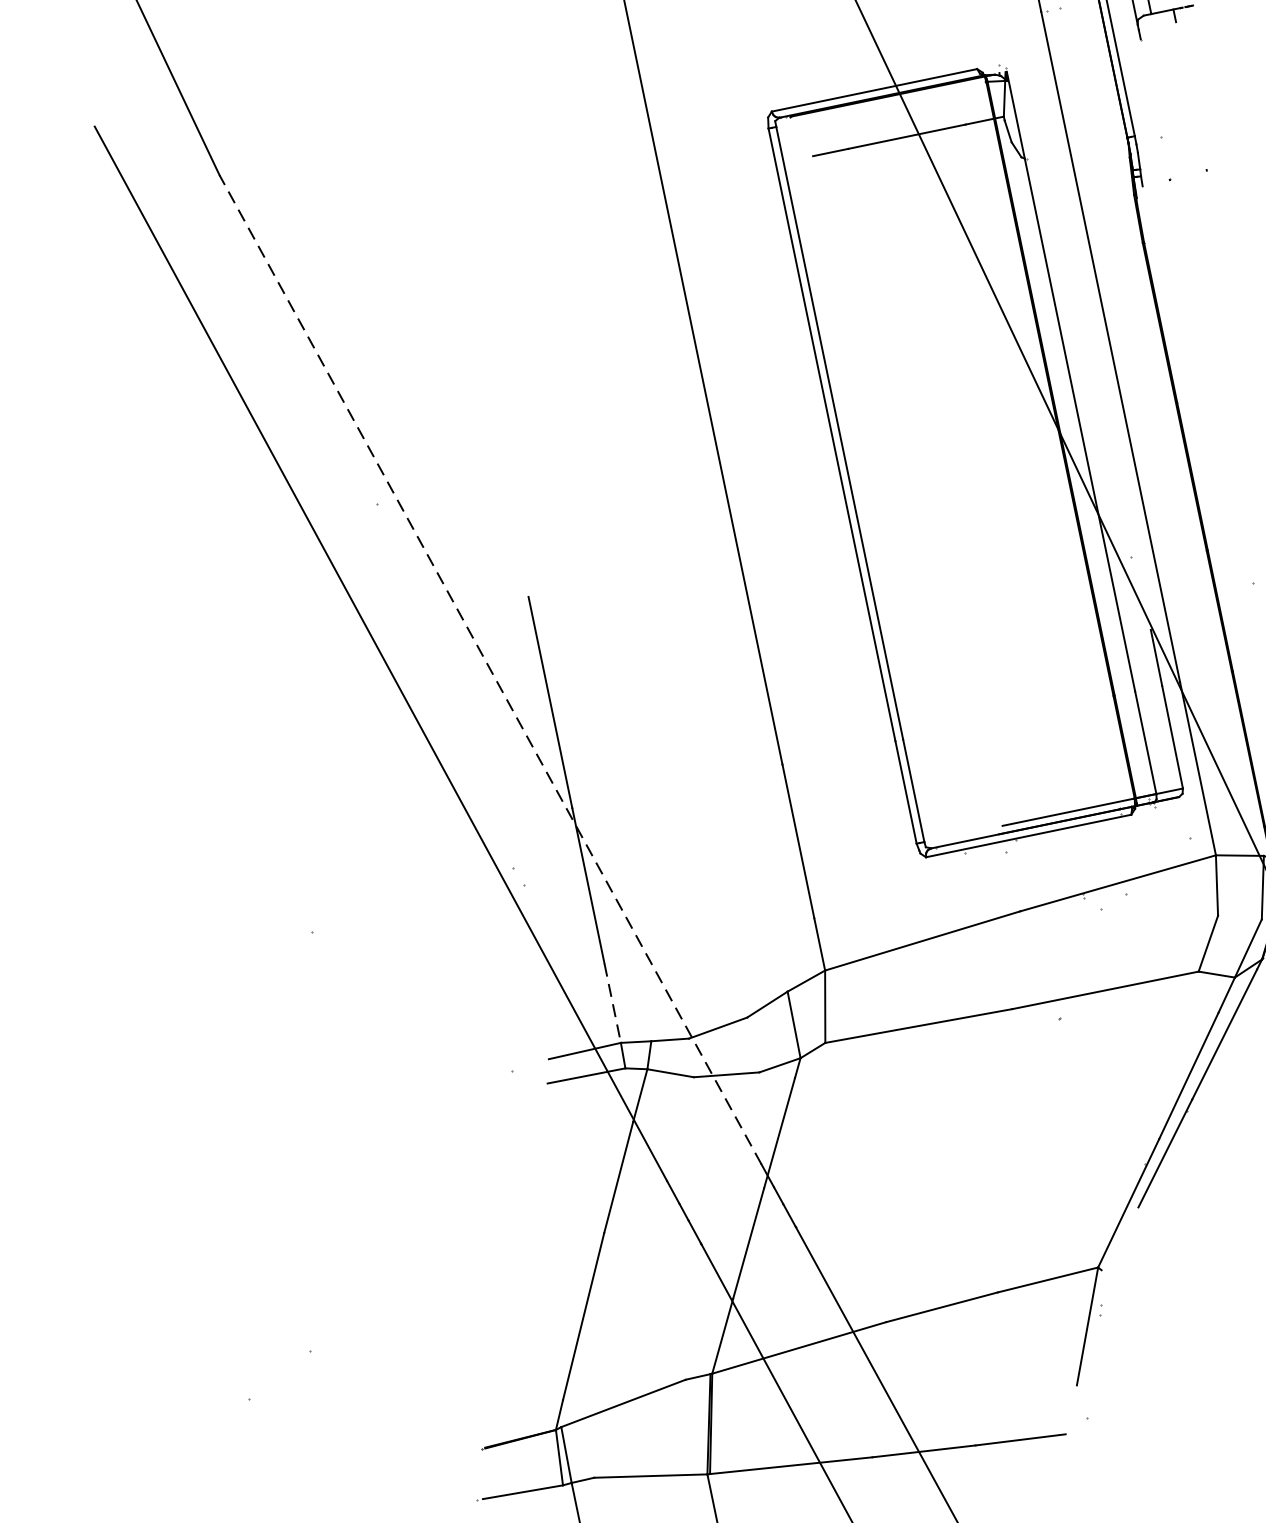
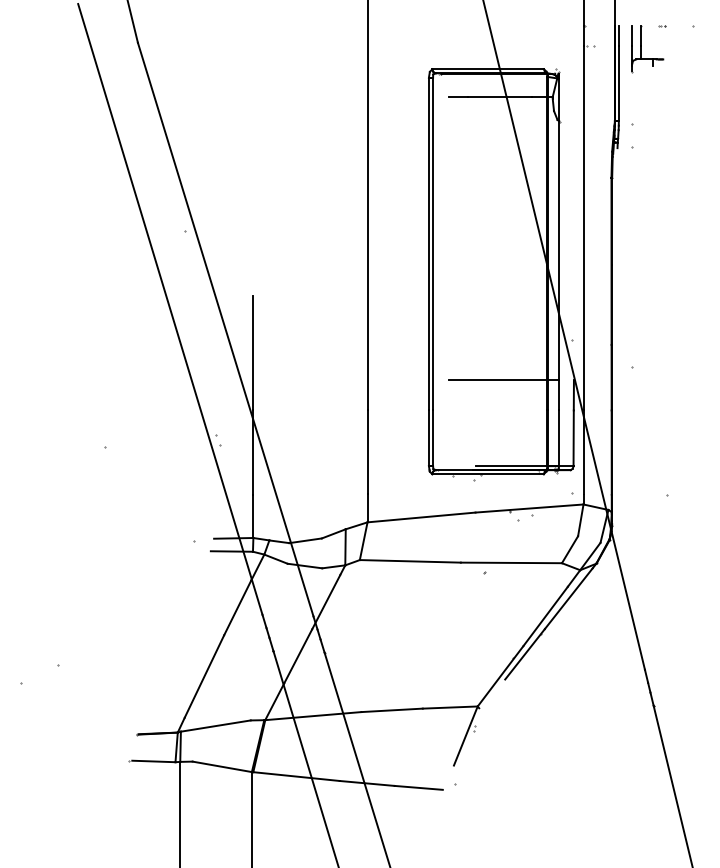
line: (1023, 657) -> (504, 380), added
line: (490, 669) -> (225, 329), dashed -> solid
line: (612, 1003) -> (253, 516), dashed -> solid

